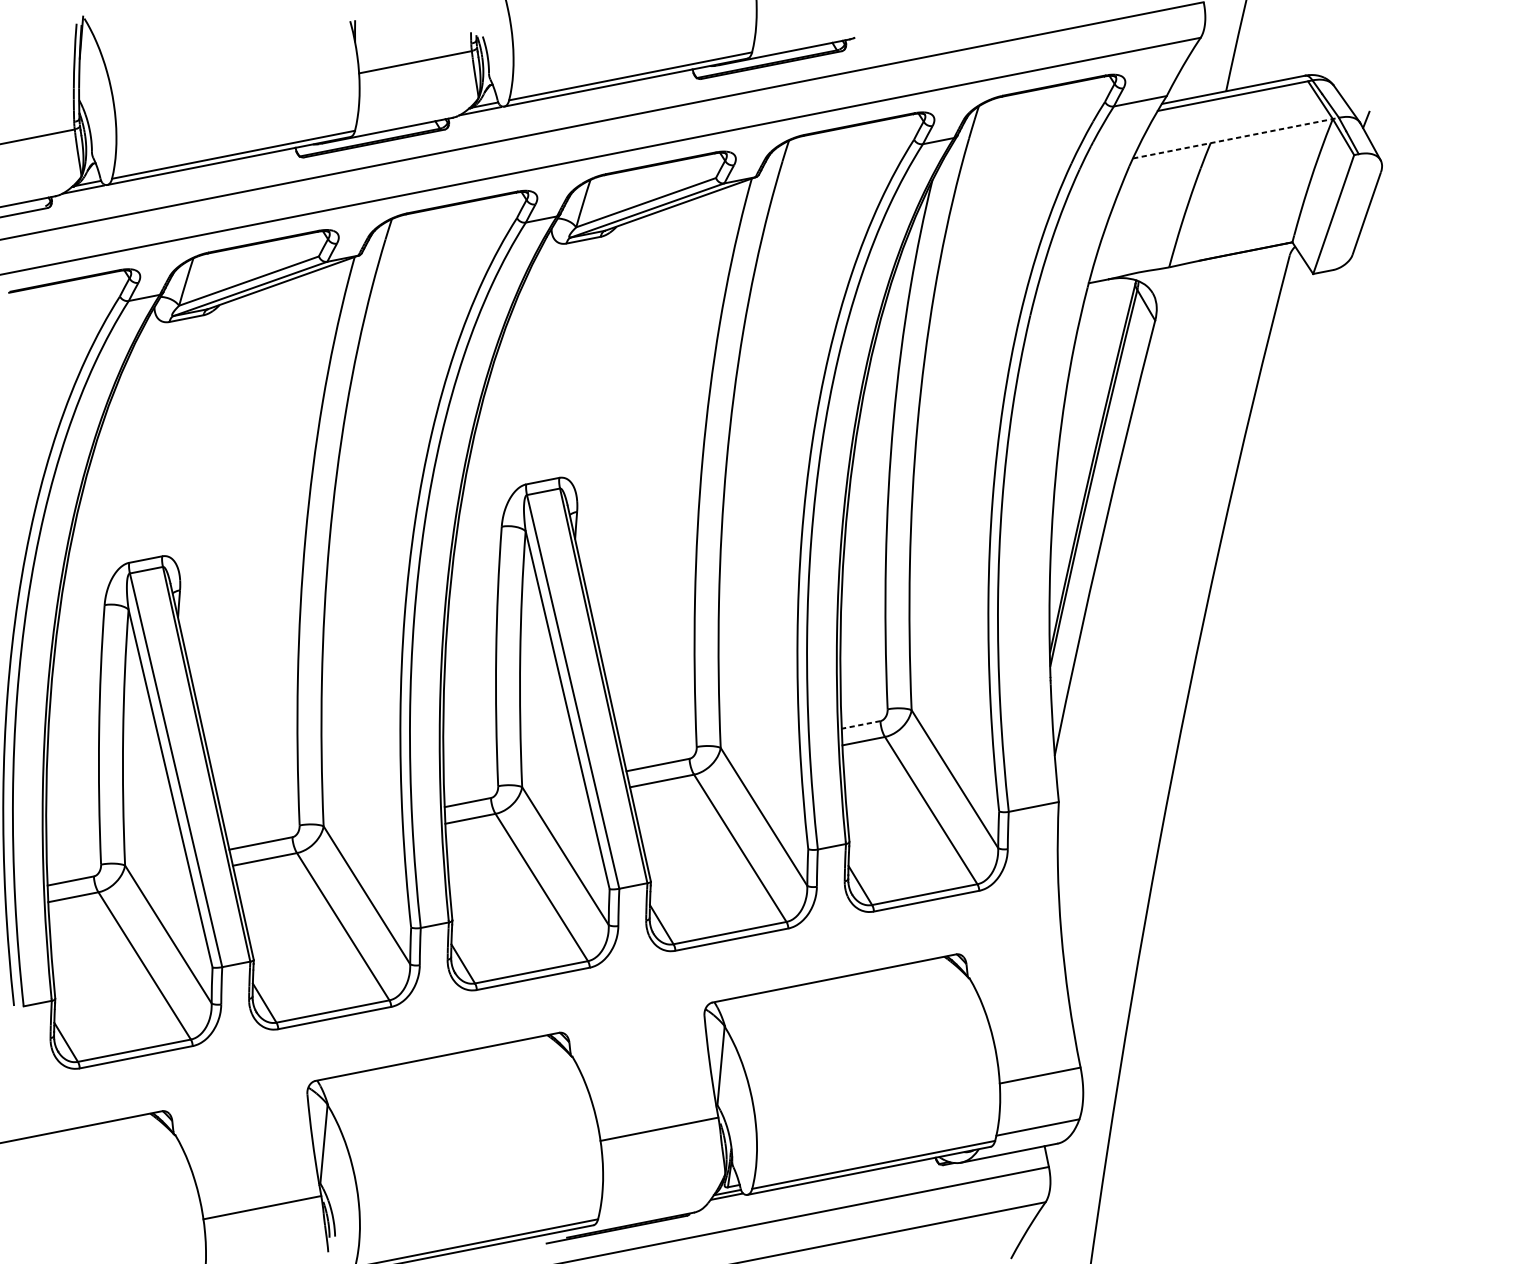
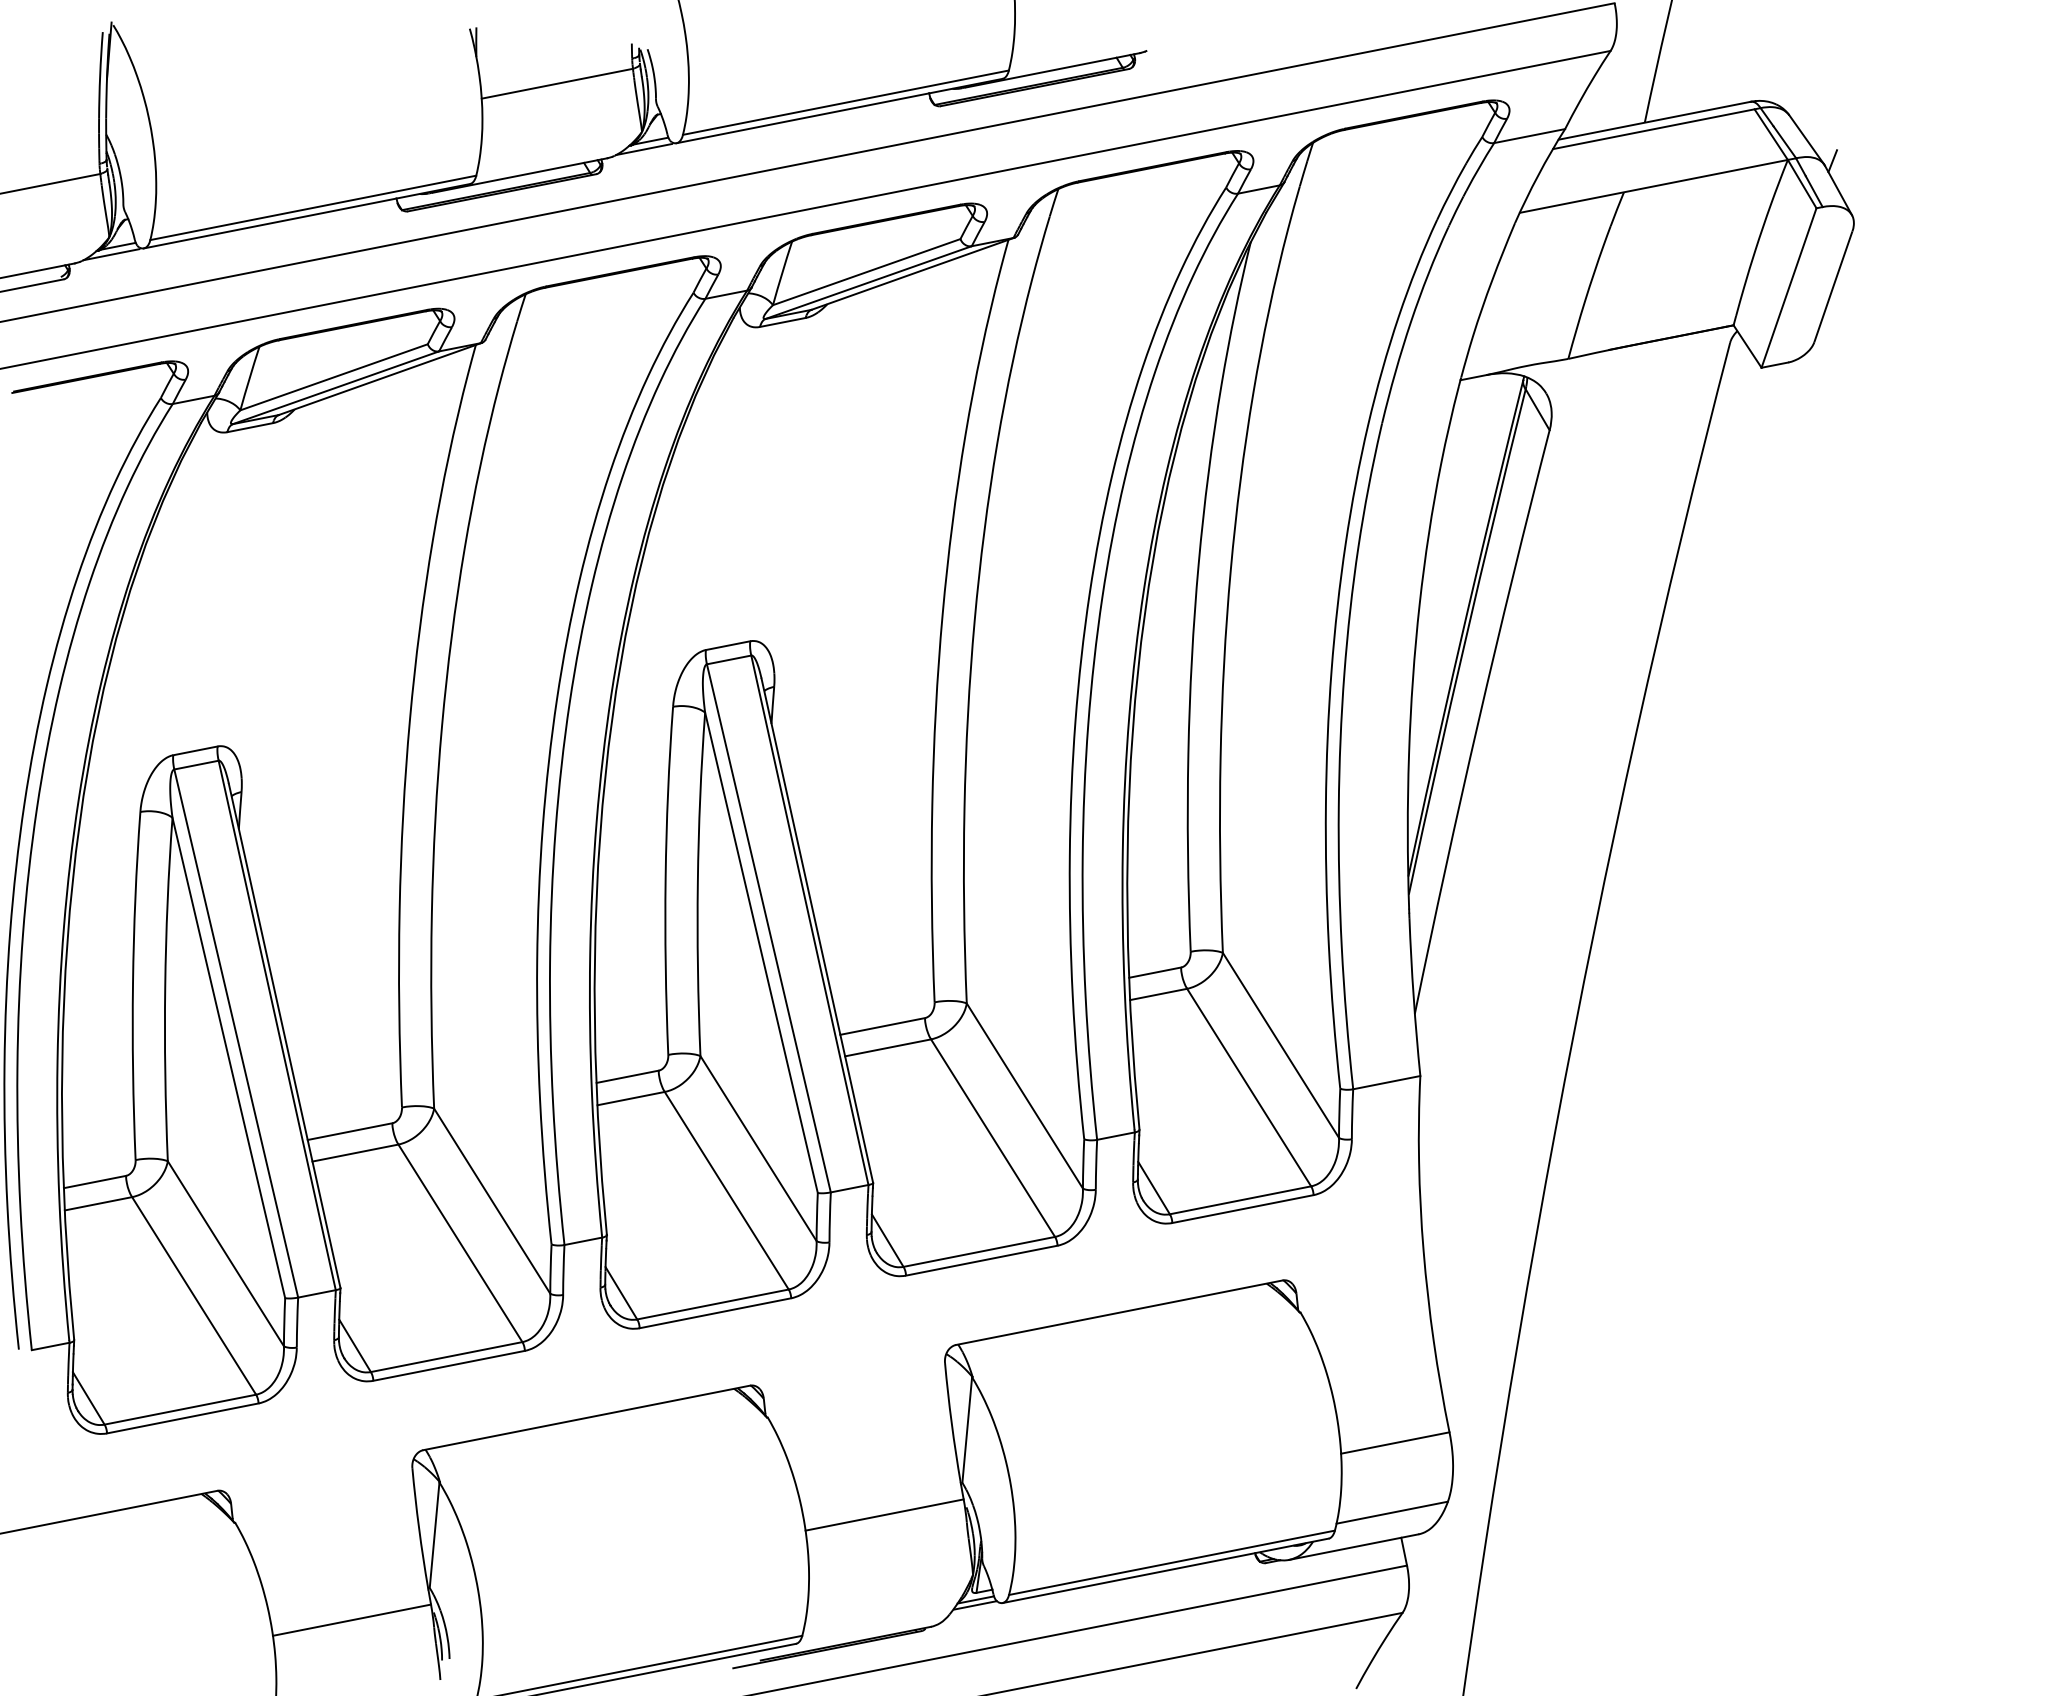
line: (1236, 138) -> (1658, 185), dashed -> solid
line: (860, 724) -> (1154, 972), dashed -> solid

